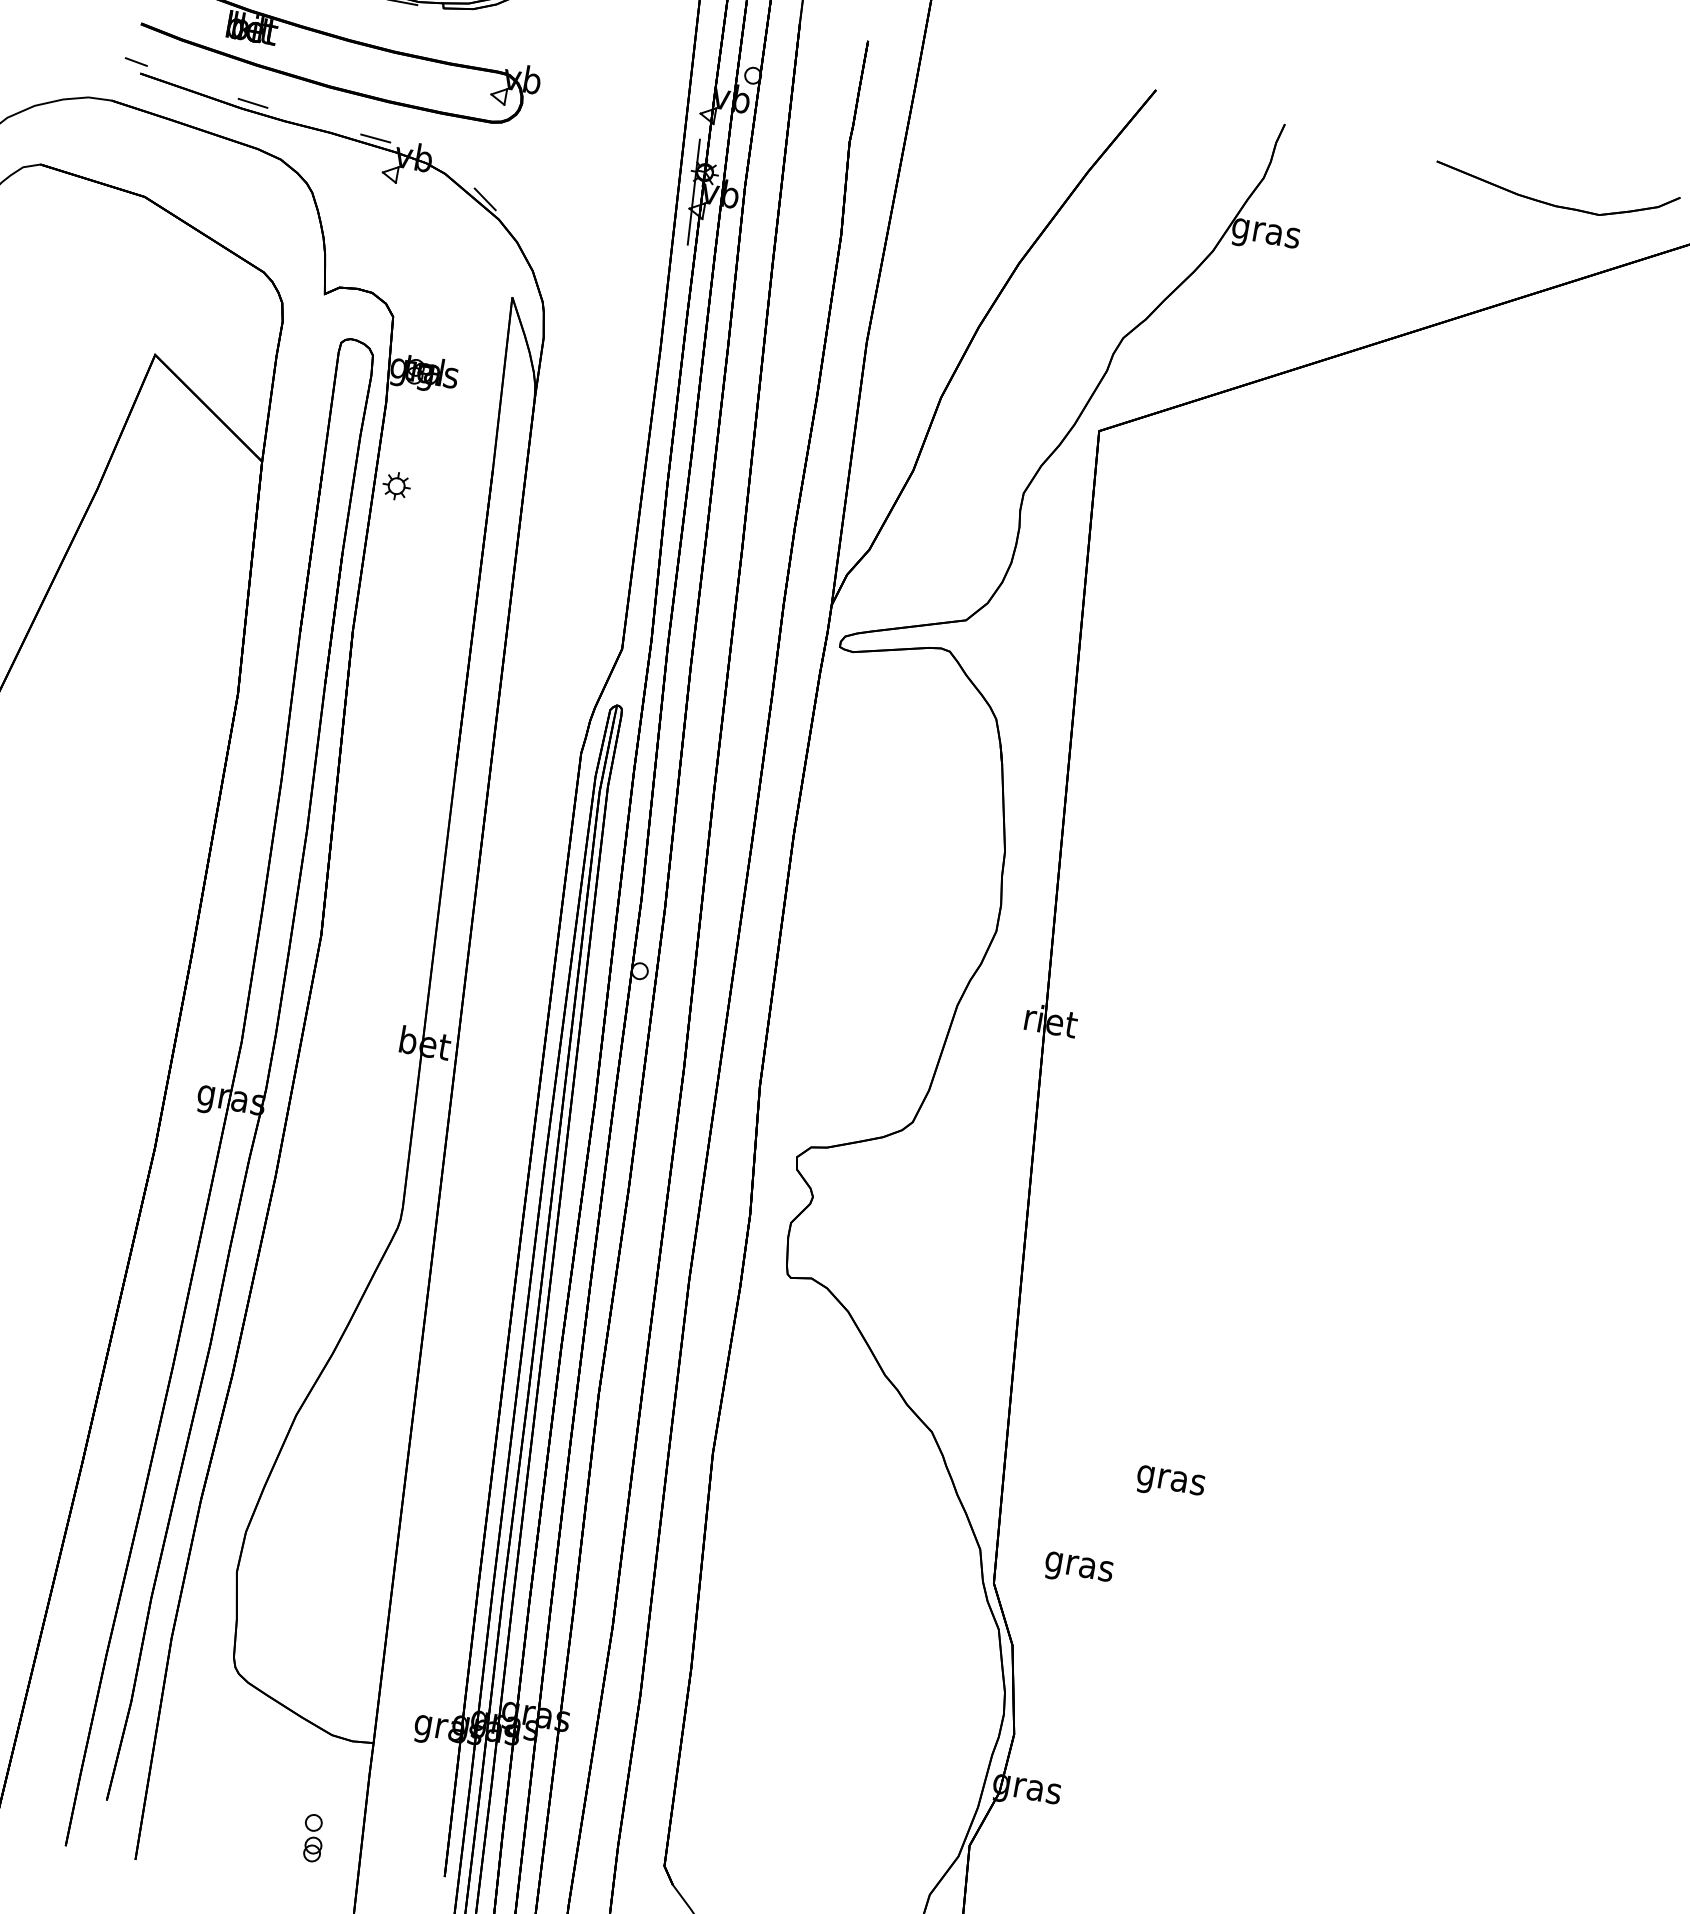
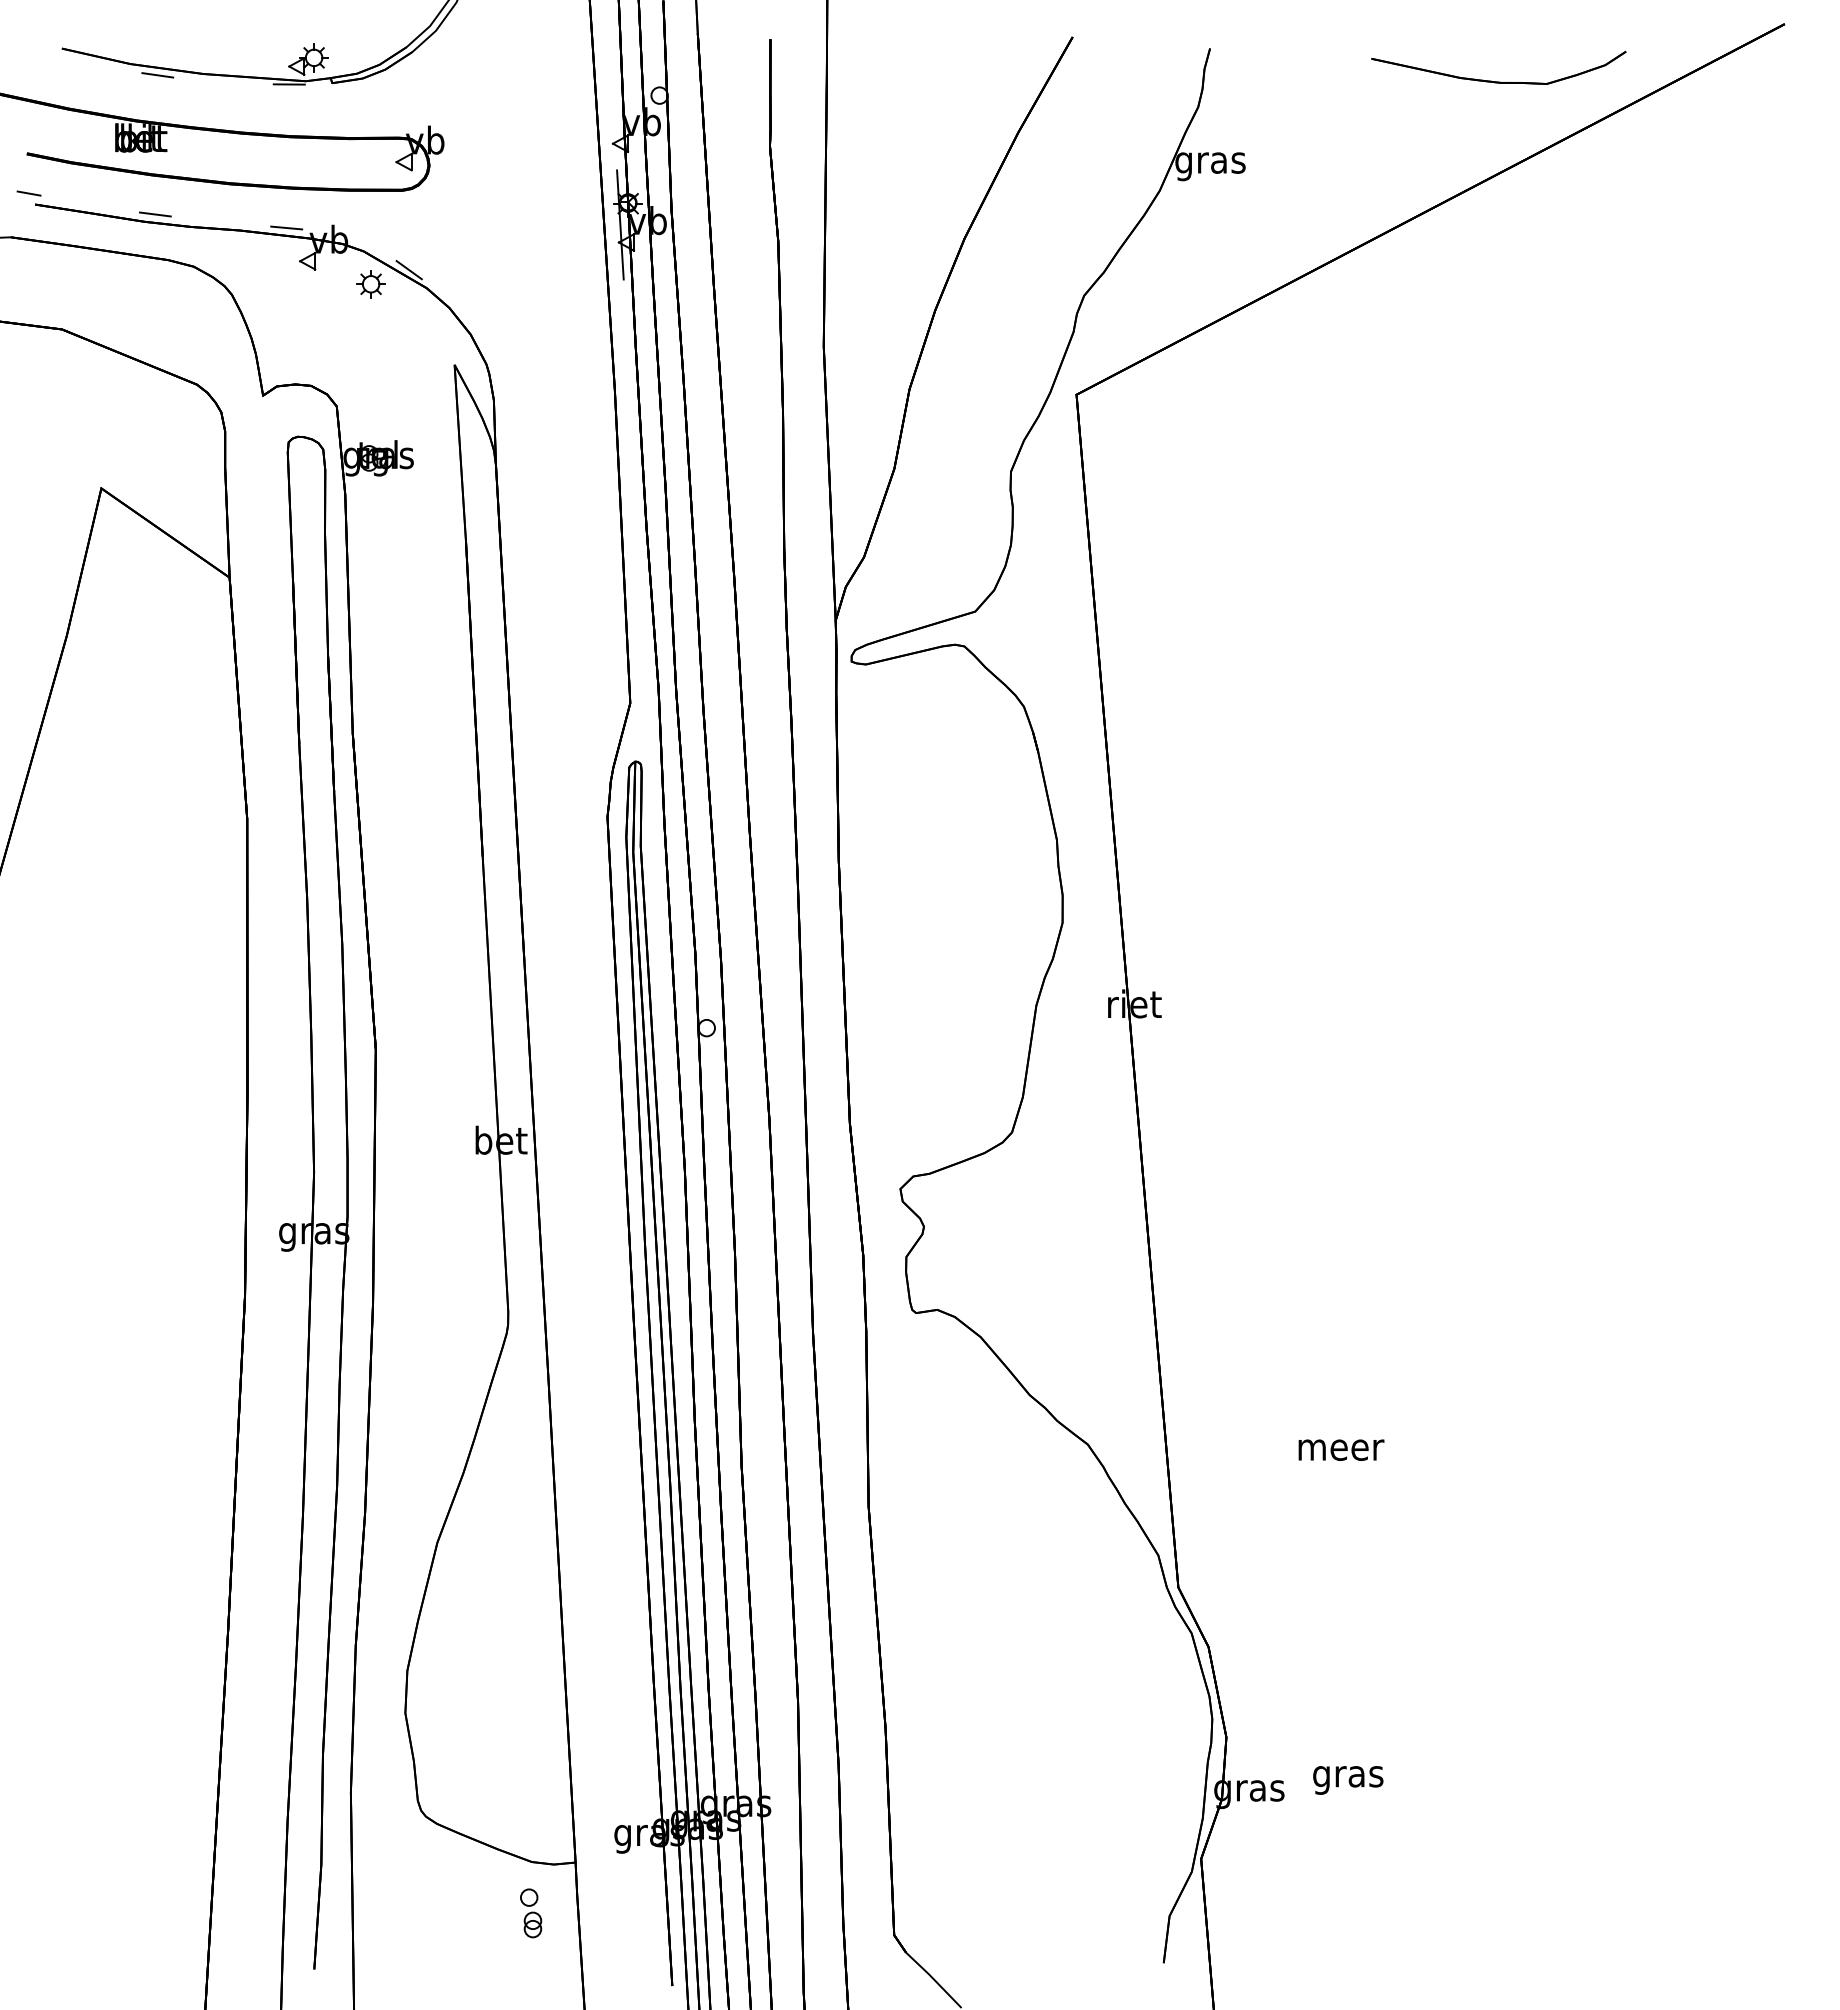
part: (396, 486) -> (370, 284), moved
text: (1171, 1483) -> (1341, 1453), gras -> meer
text: (1078, 1570) -> (1348, 1780), moved
part: (313, 1838) -> (531, 1913), moved

